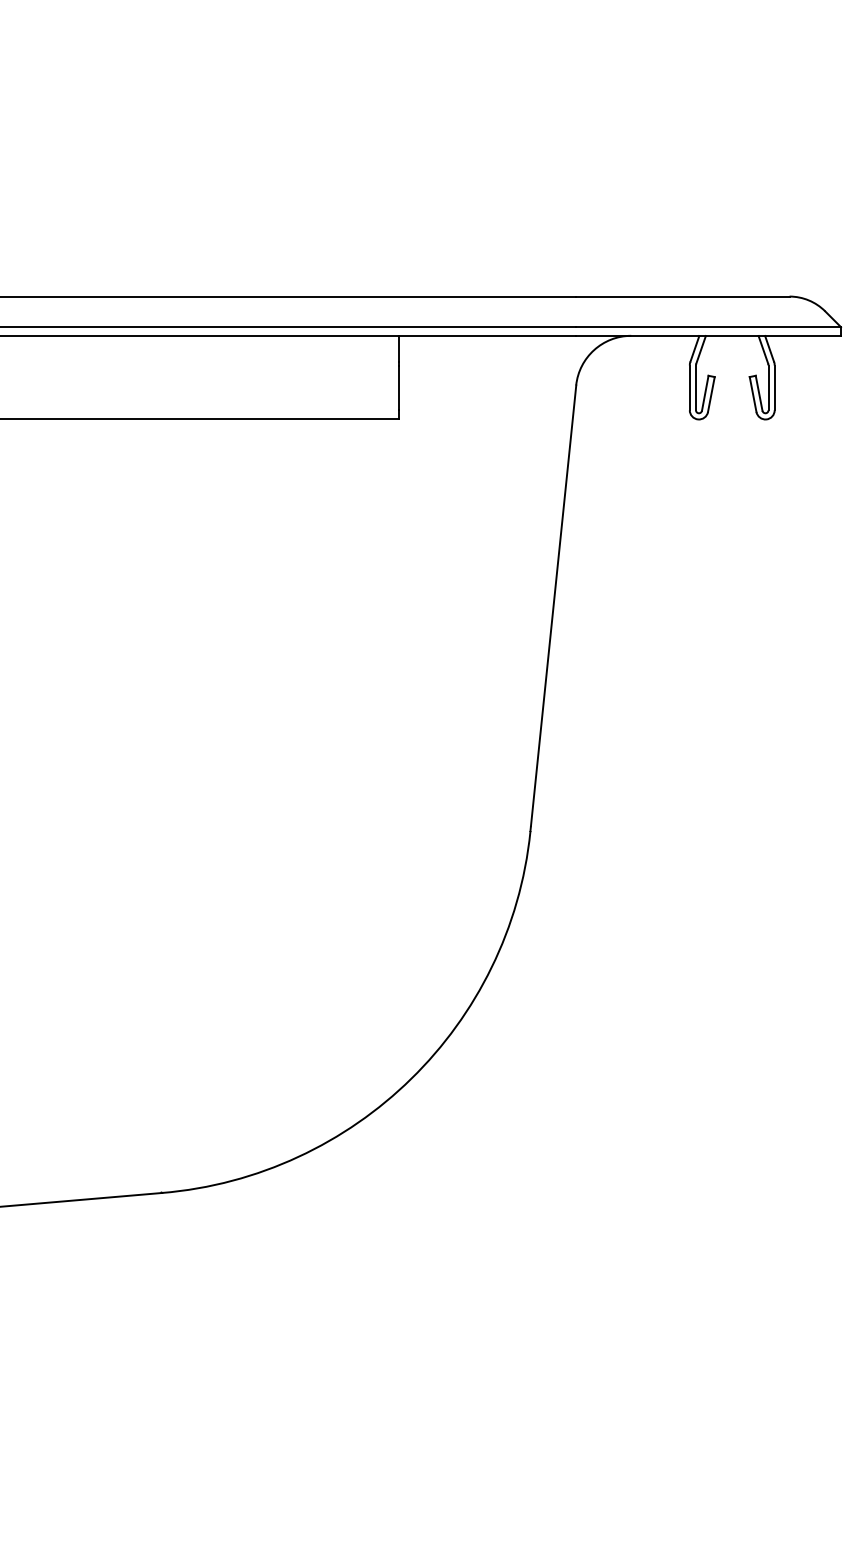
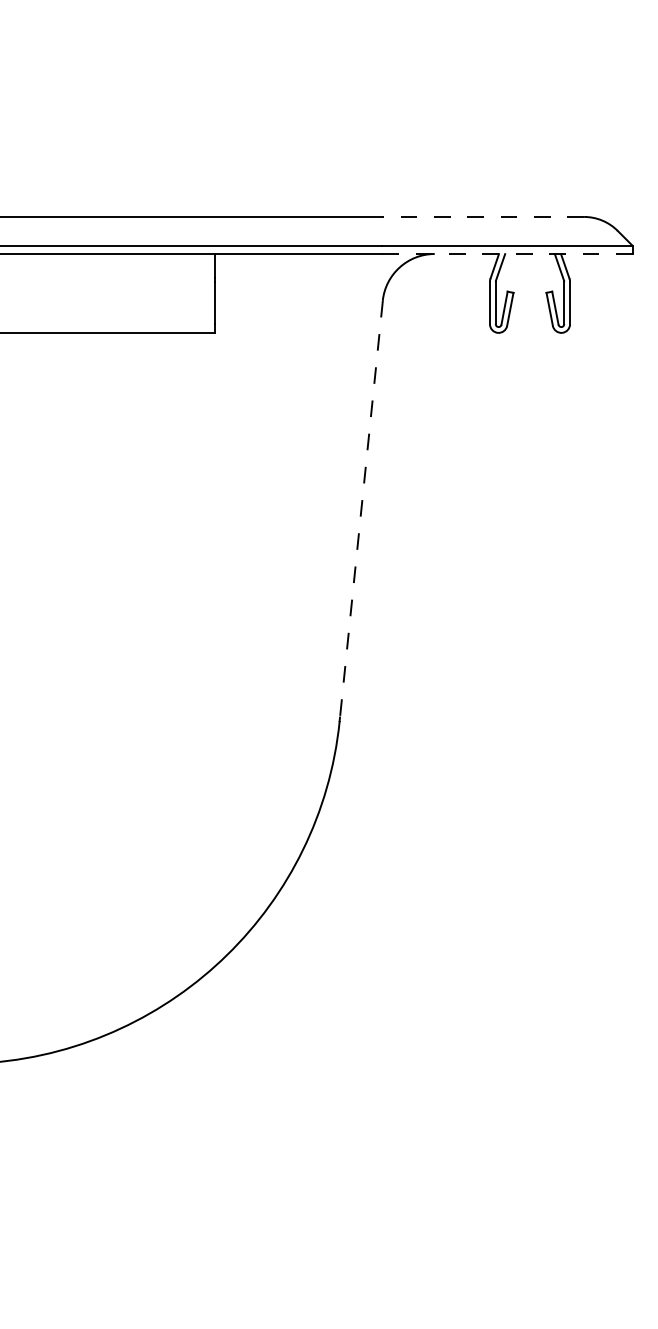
line: (682, 296) -> (483, 216), solid -> dashed
line: (708, 336) -> (507, 254), solid -> dashed
line: (553, 606) -> (361, 509), solid -> dashed

